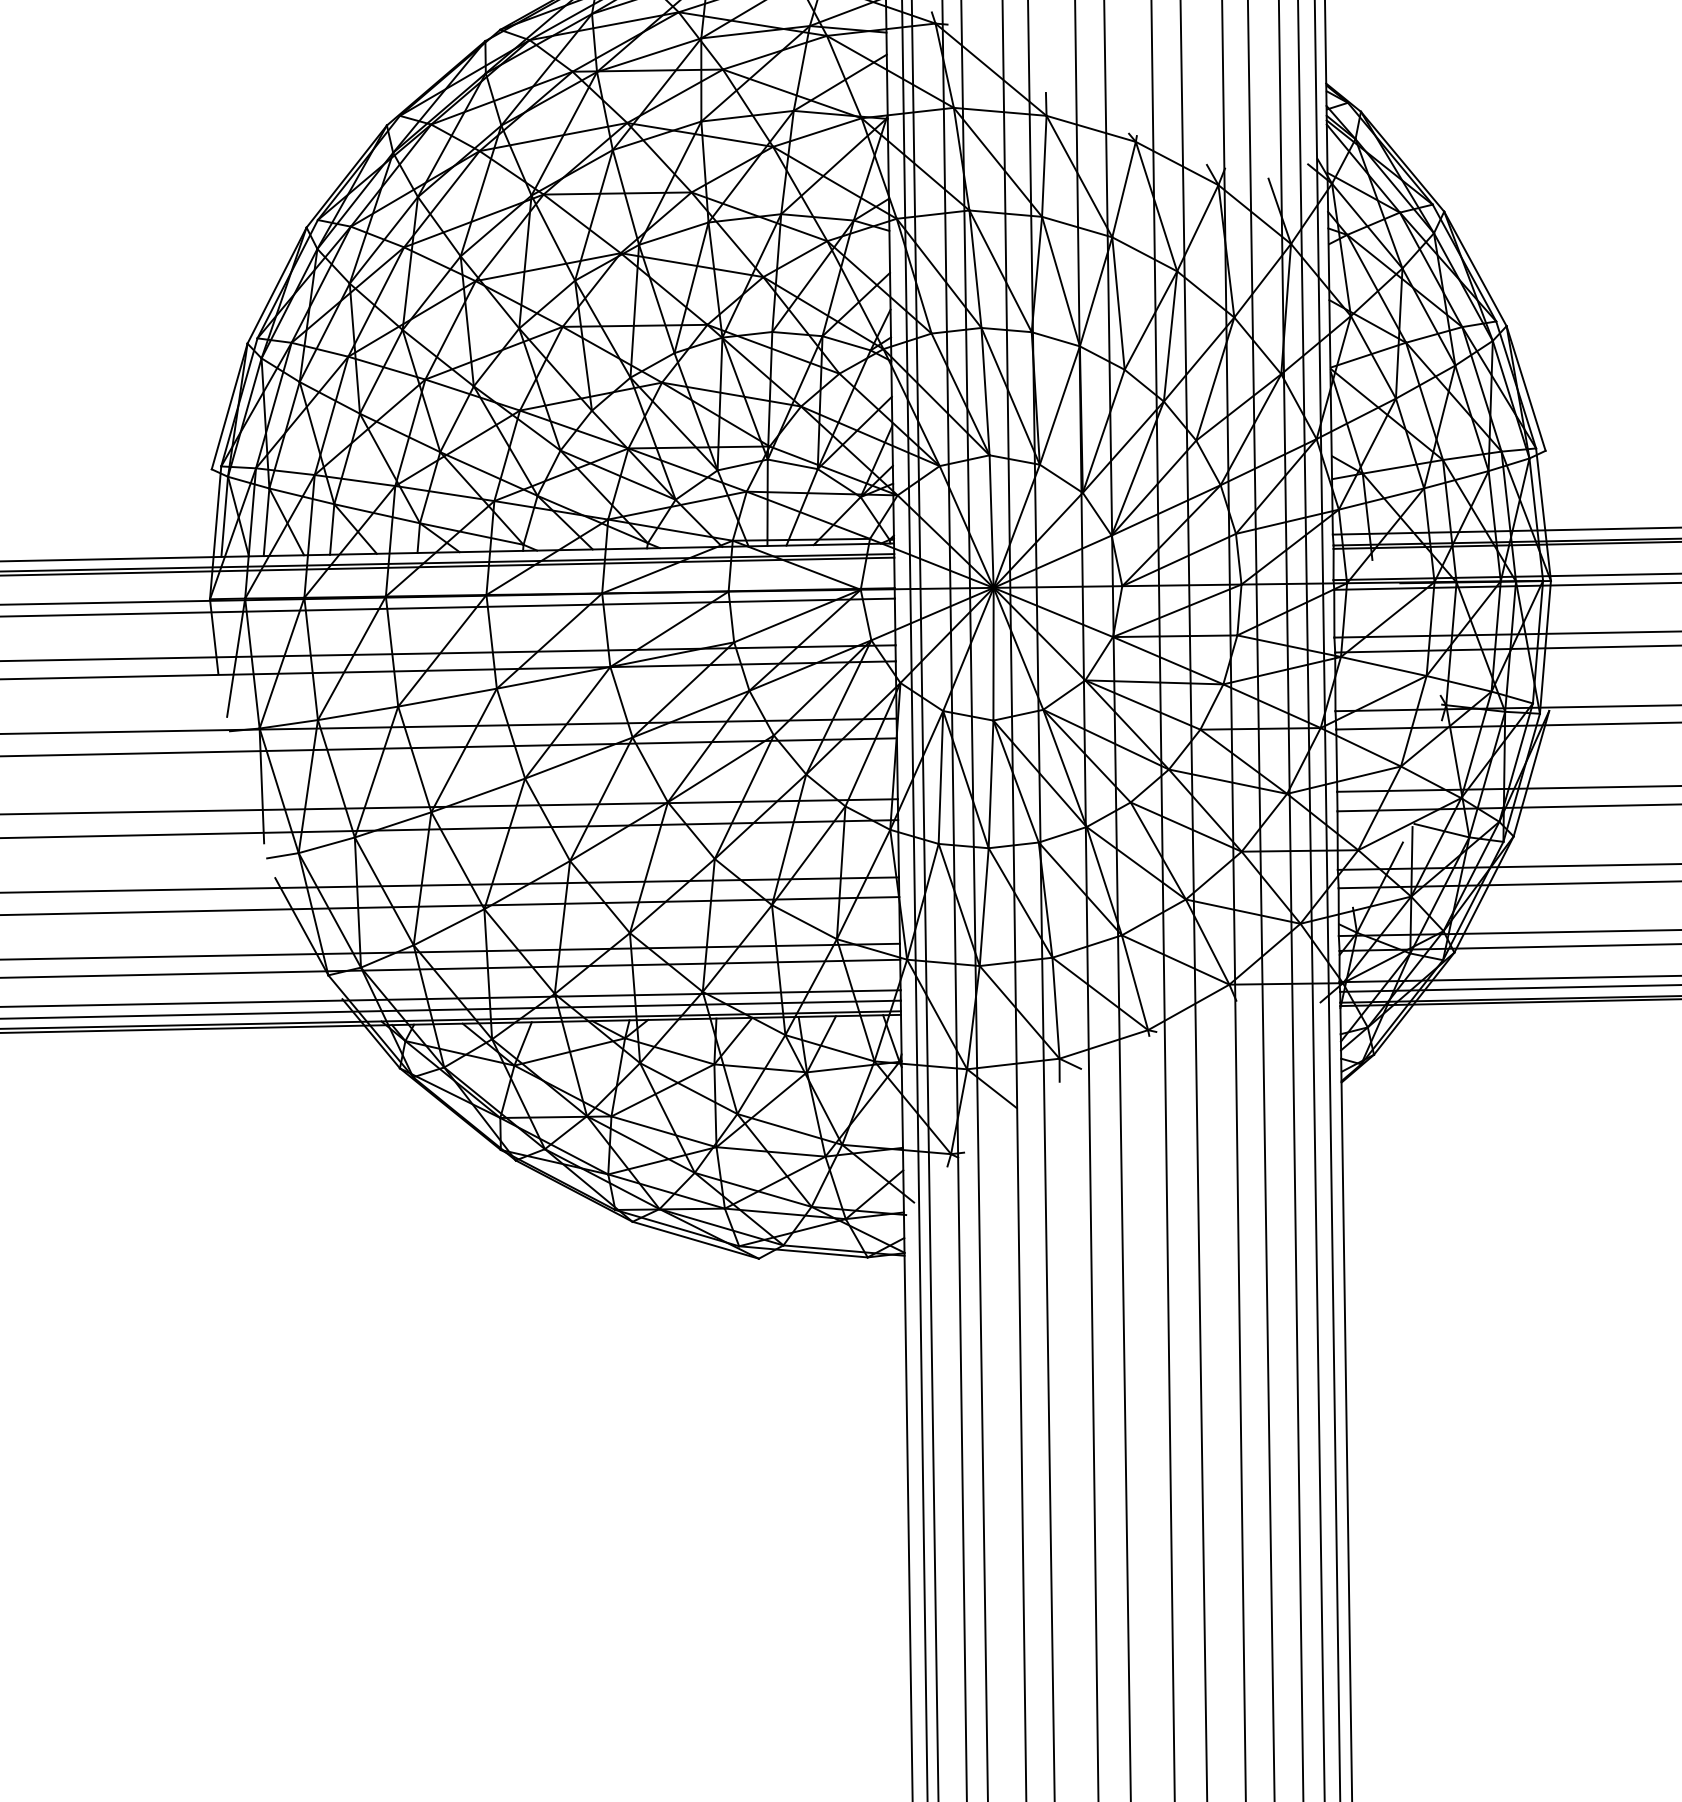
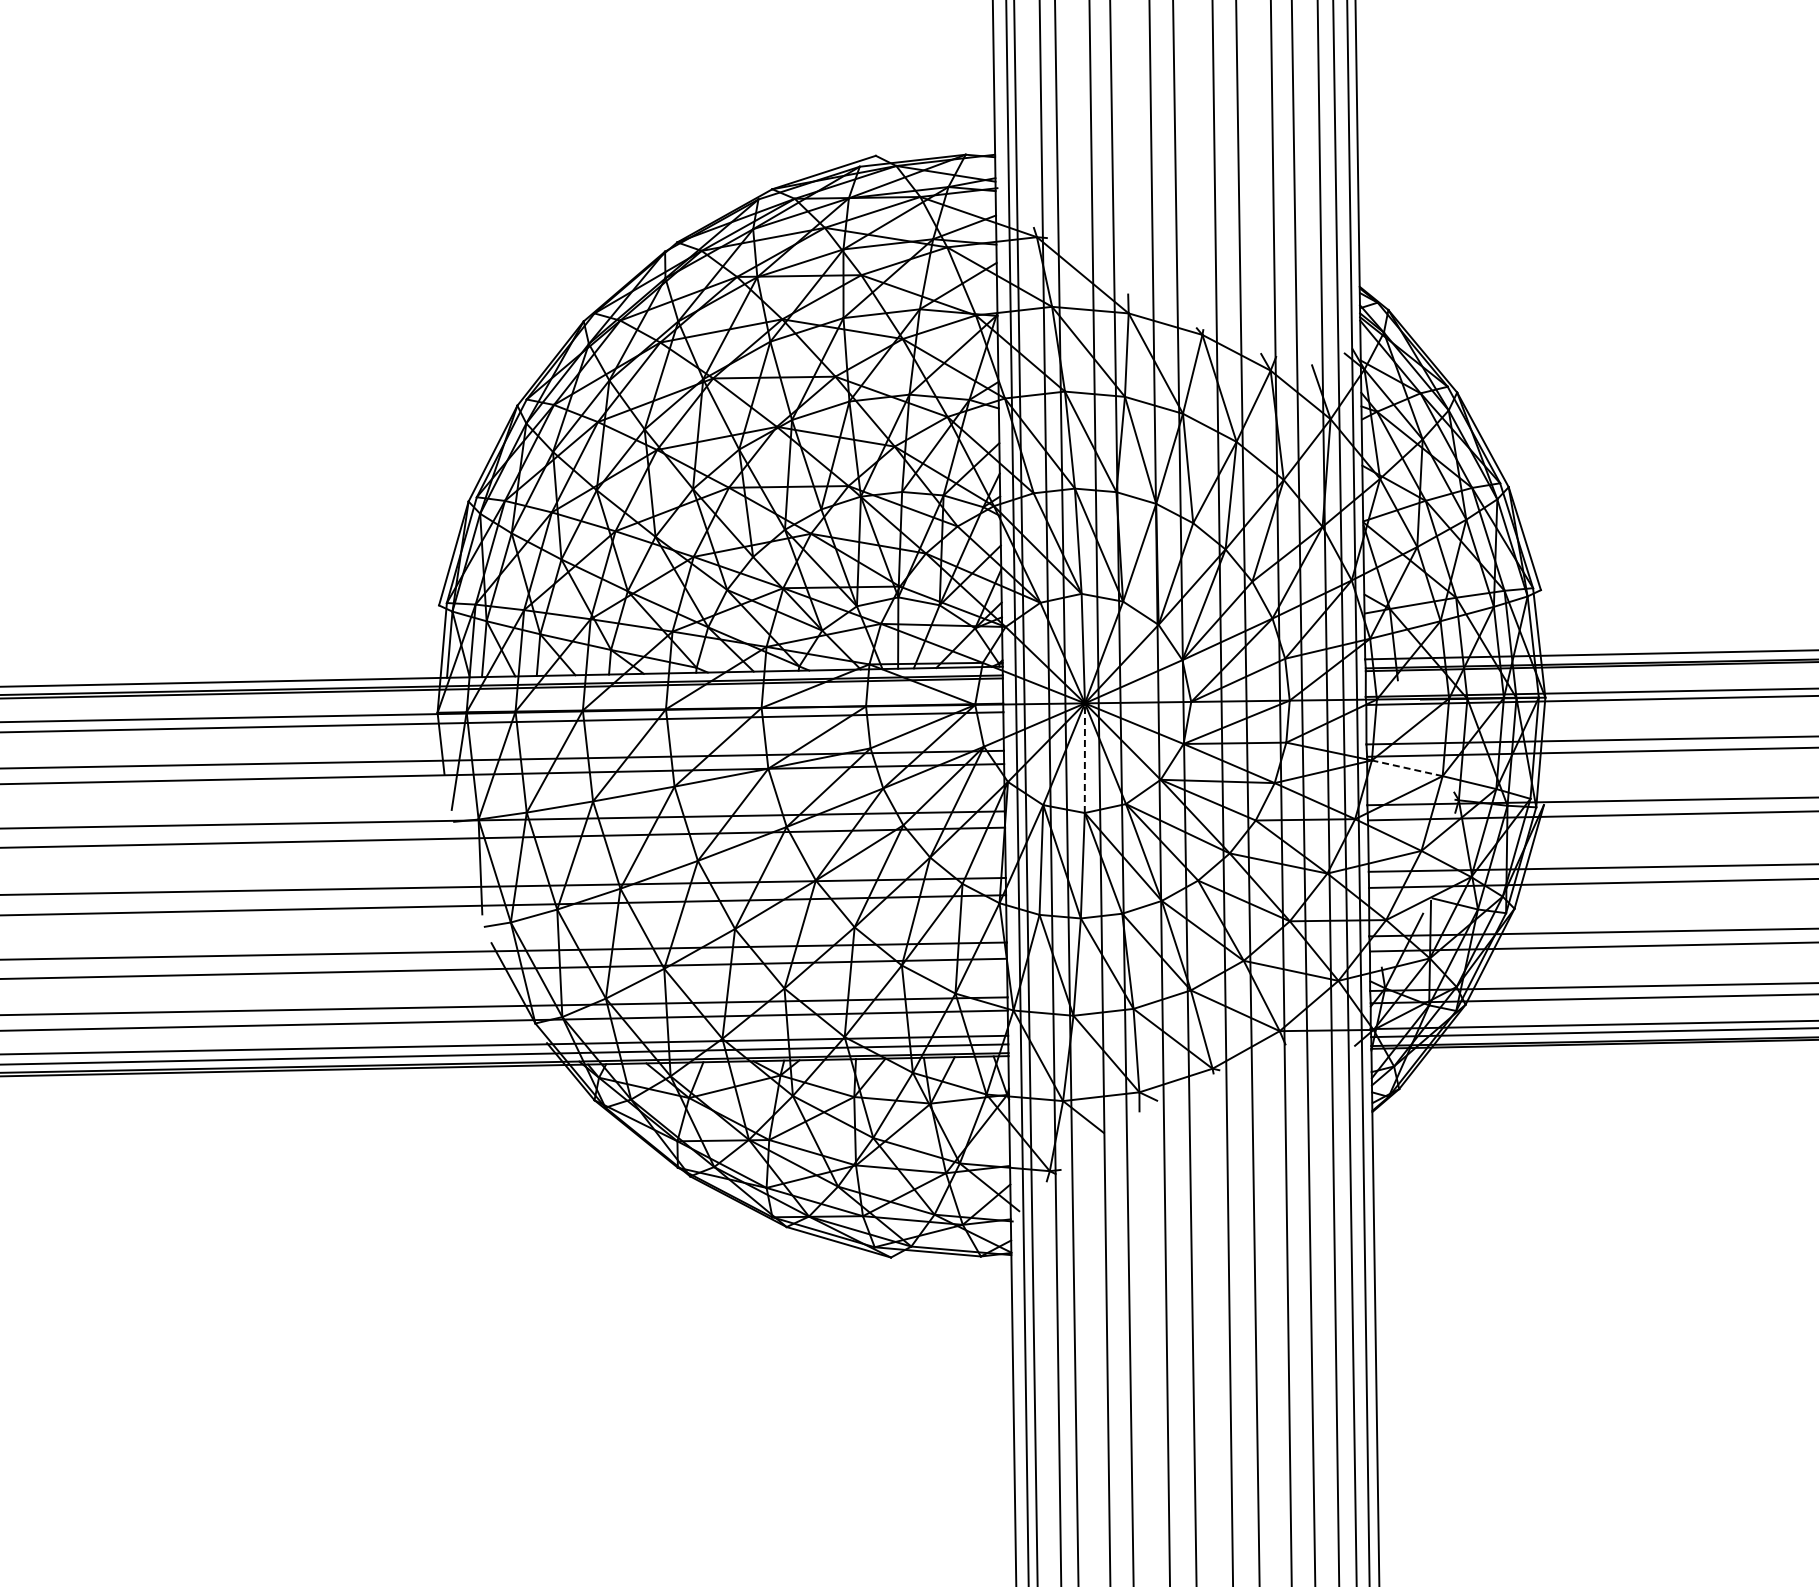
line: (993, 654) -> (1084, 758), solid -> dashed
line: (1382, 666) -> (1406, 768), solid -> dashed

